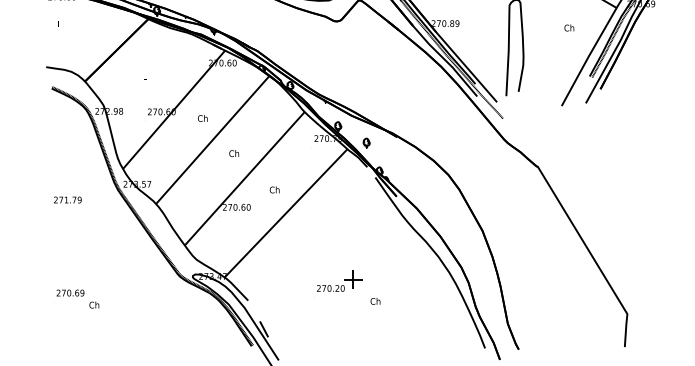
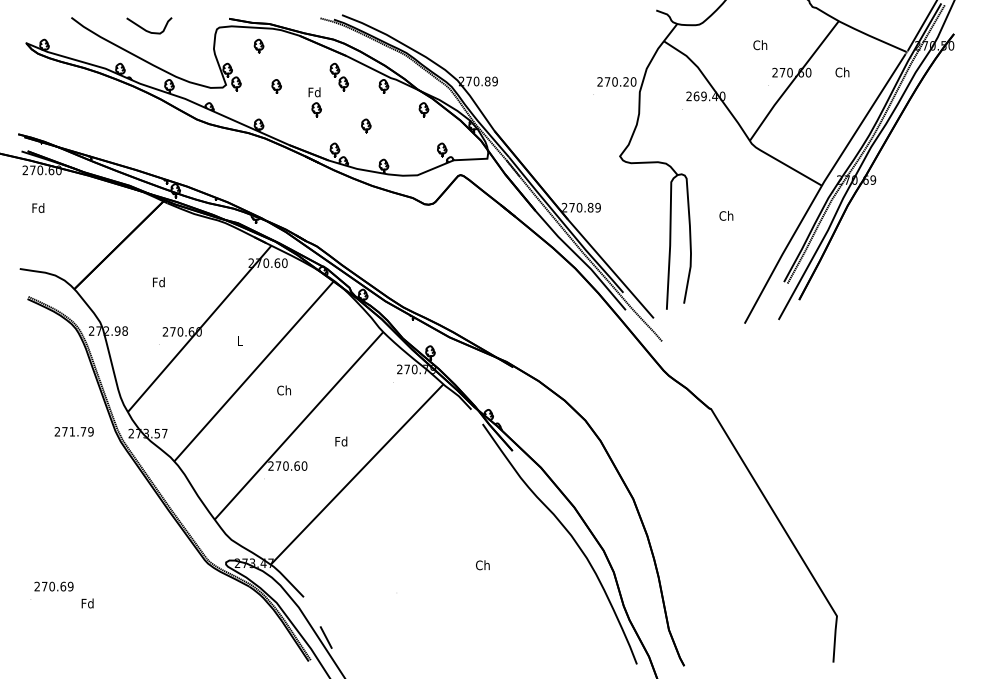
text: (59, 23) -> (38, 207), L -> Fd
text: (569, 27) -> (726, 215), moved
text: (144, 76) -> (158, 282), L -> Fd
text: (202, 118) -> (239, 340), Ch -> L
part: (366, 142) -> (470, 375), removed
text: (274, 189) -> (340, 441), Ch -> Fd
text: (67, 199) -> (73, 431), moved
part: (343, 280) -> (438, 568), removed
text: (375, 301) -> (482, 565), moved
text: (94, 305) -> (87, 603), Ch -> Fd

